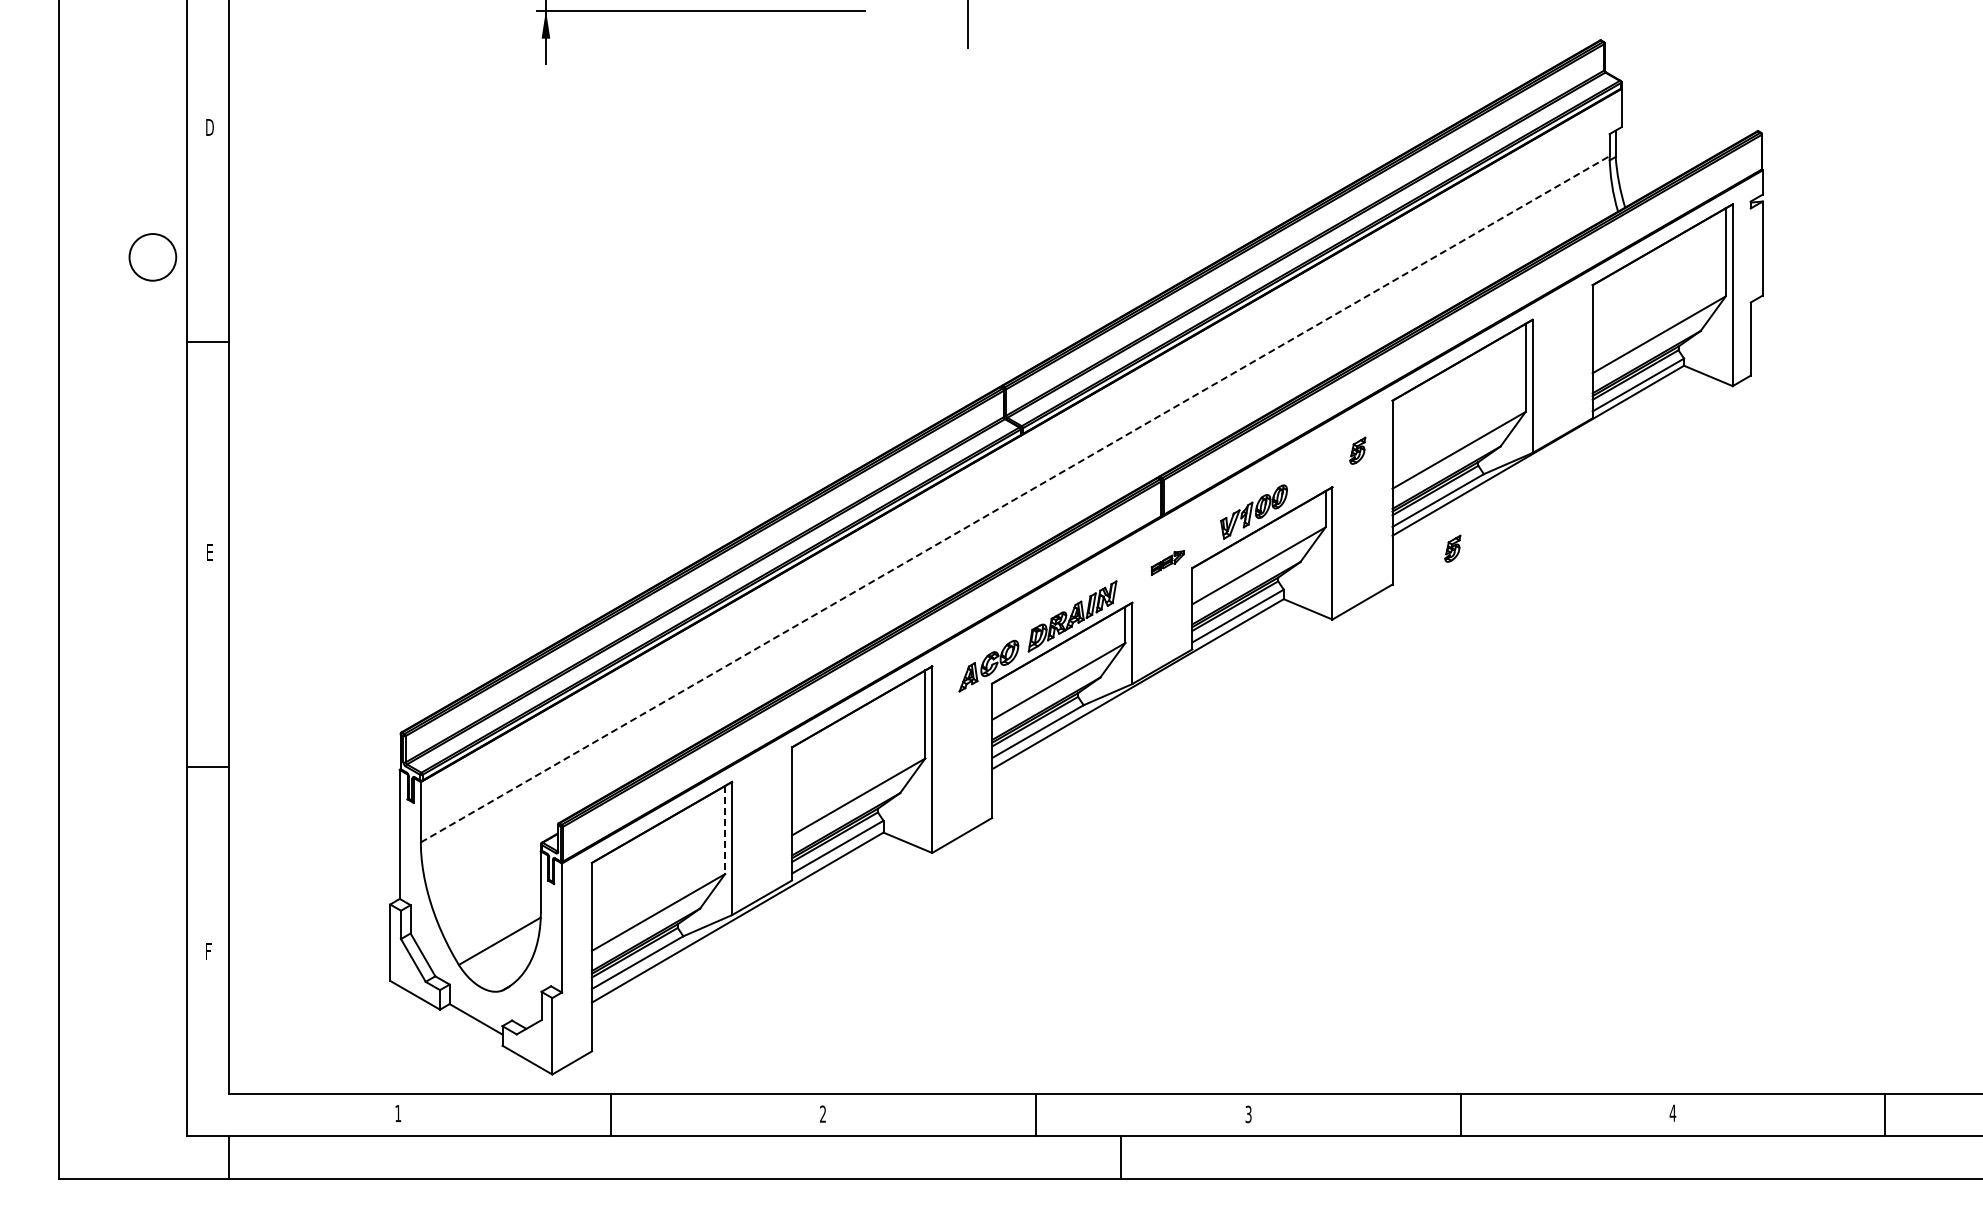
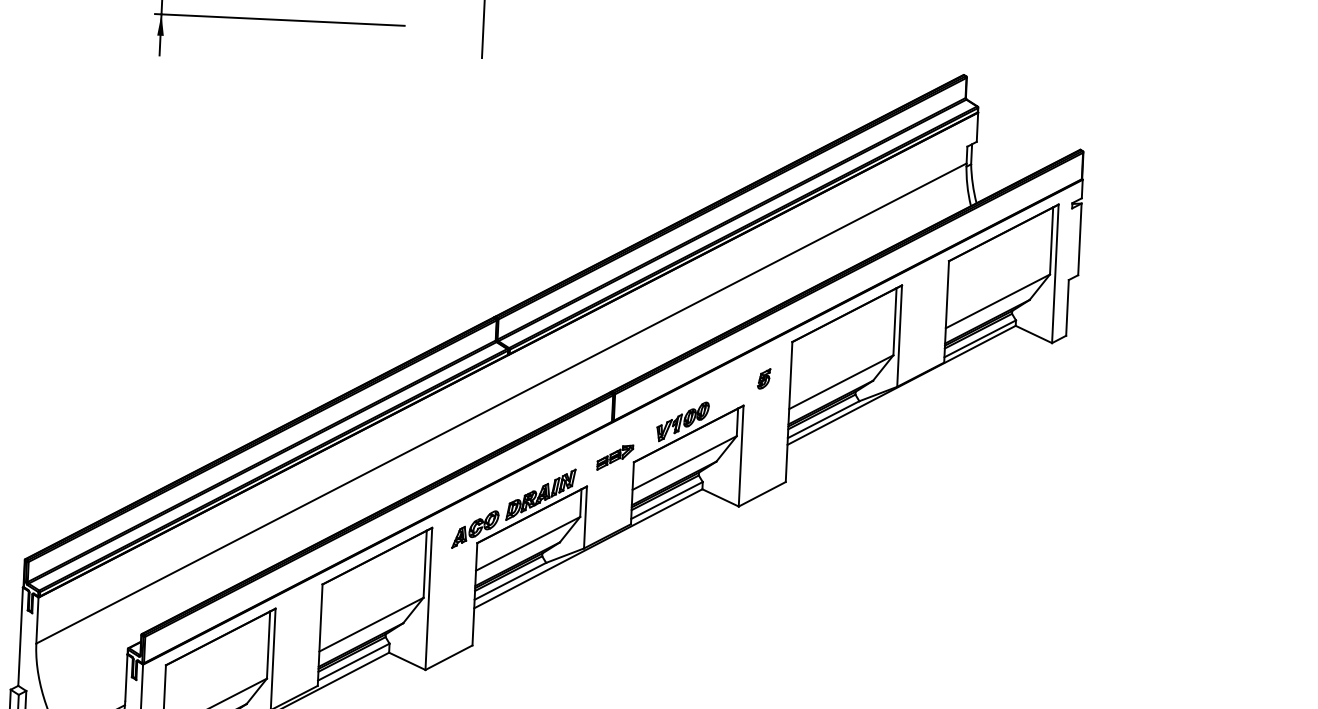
line: (1015, 499) -> (501, 403), dashed -> solid
part: (1452, 548) -> (832, 456), removed
part: (1167, 562) -> (615, 457), size x1.43
line: (725, 830) -> (268, 645), dashed -> solid

